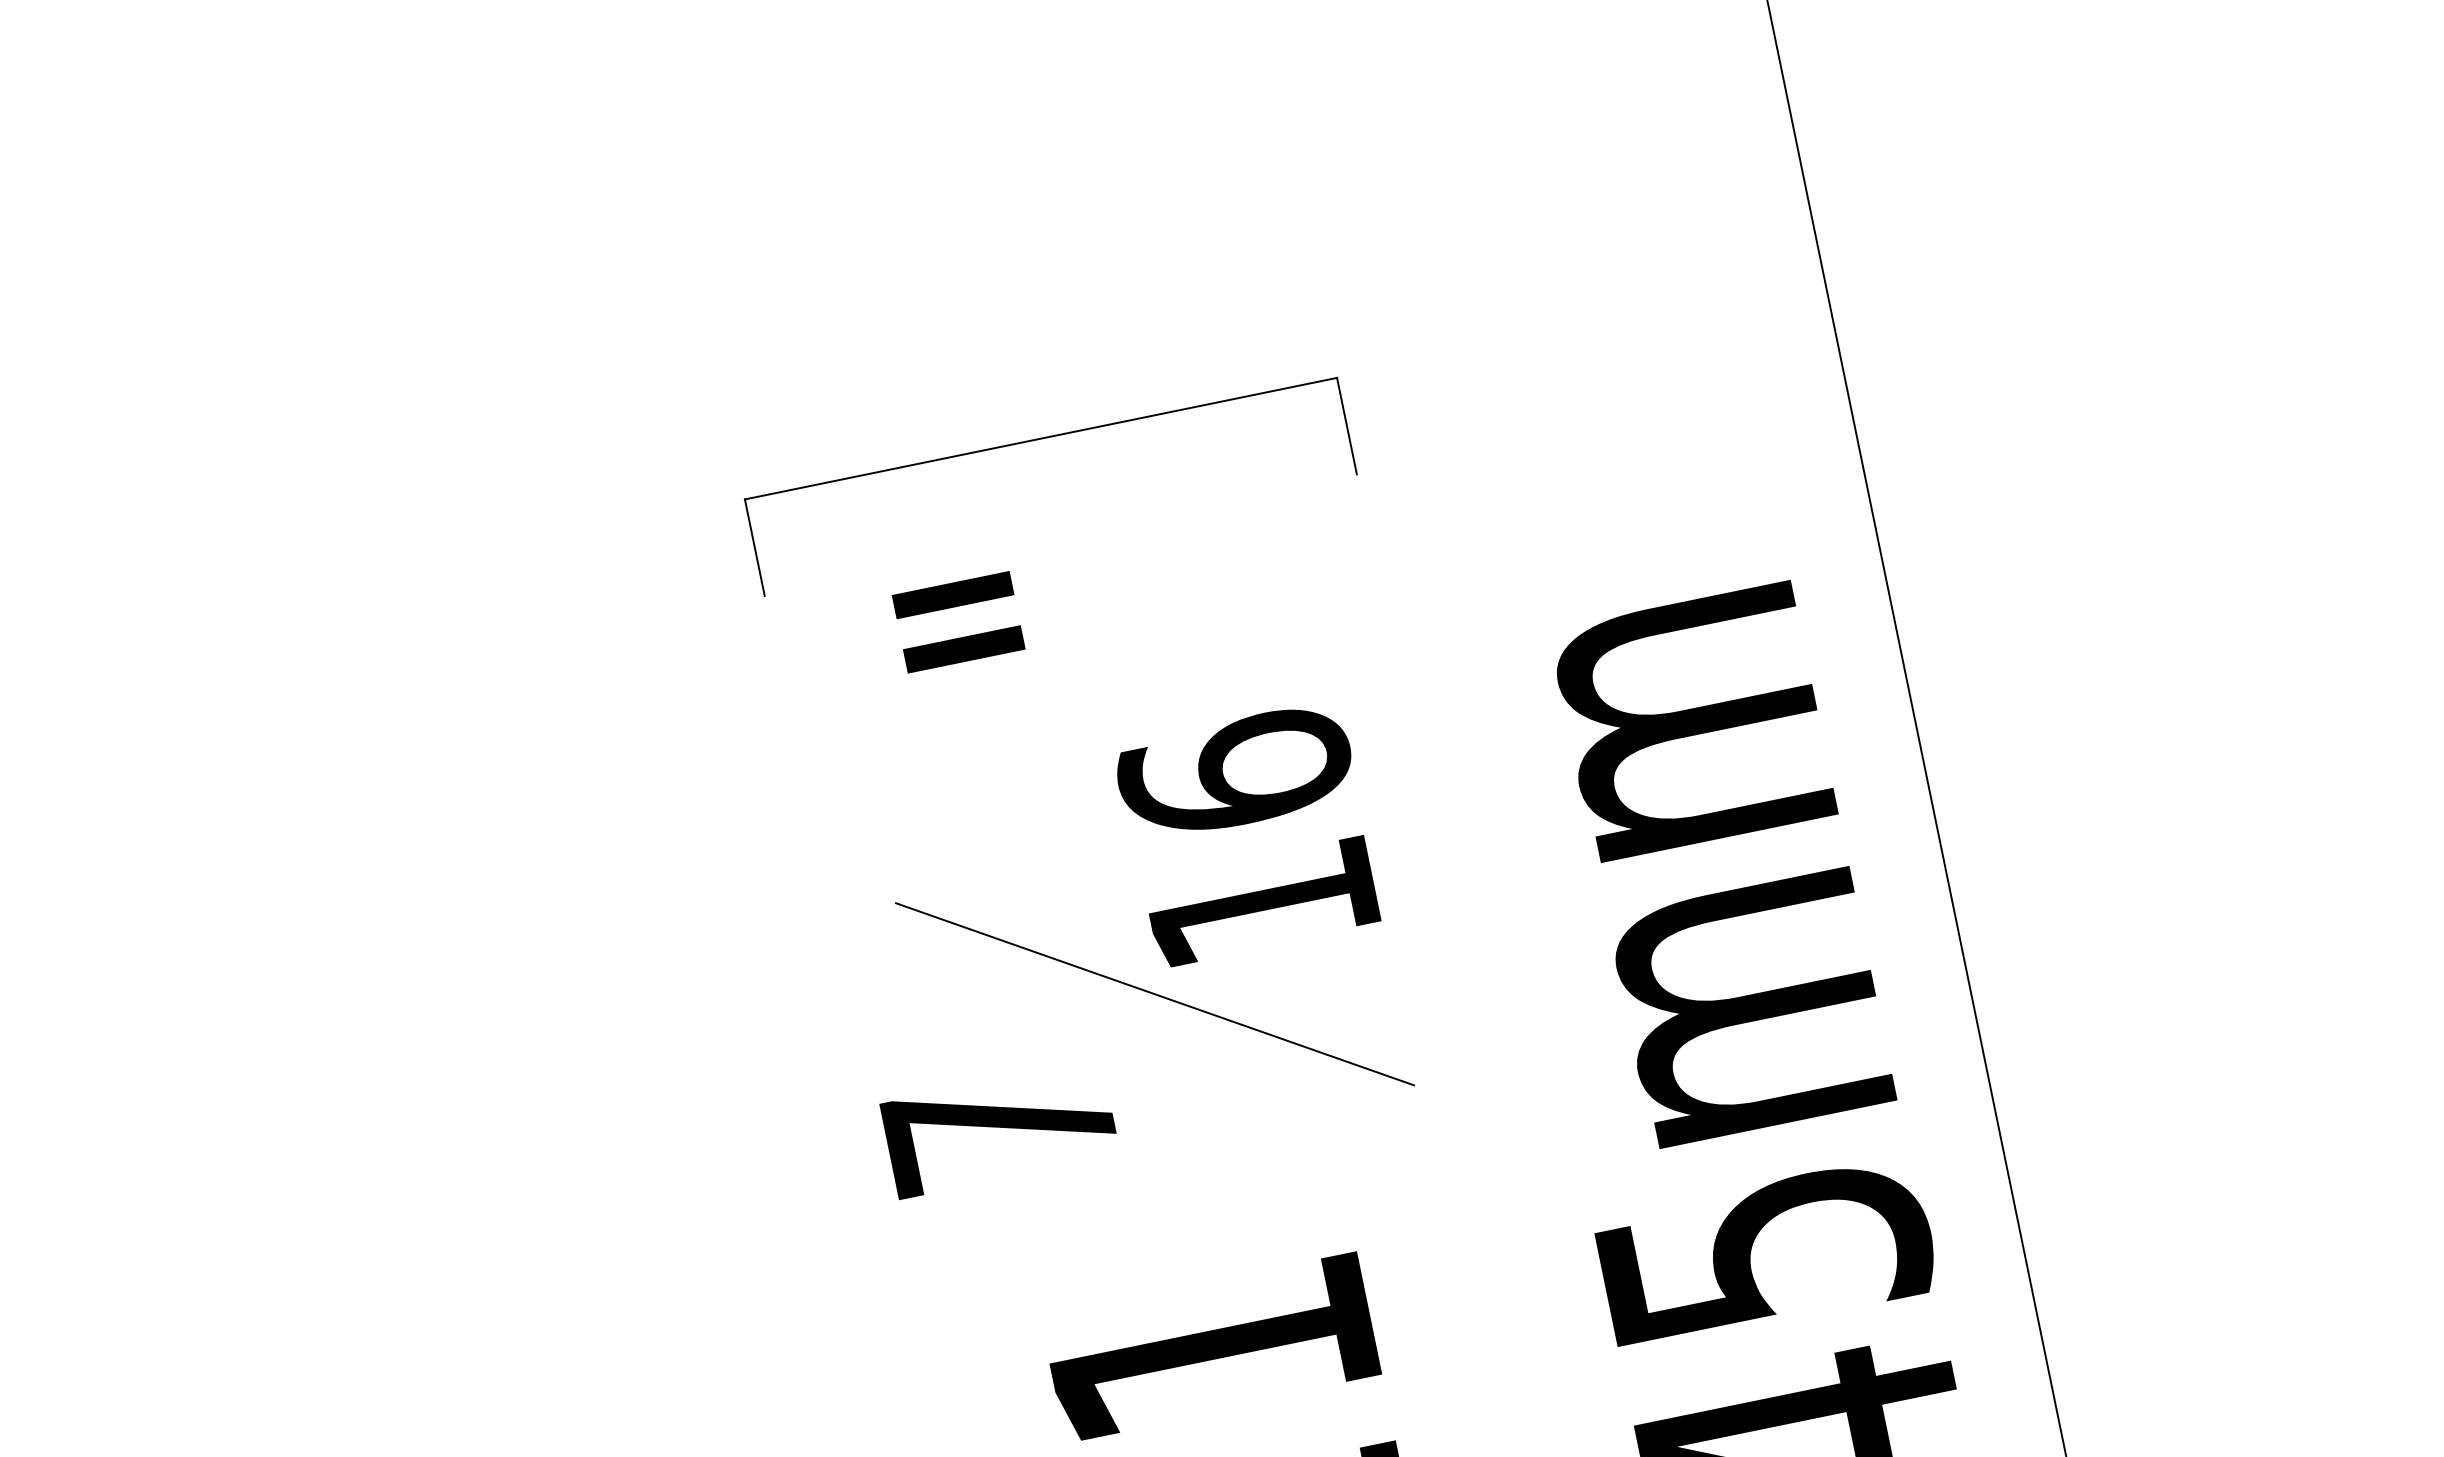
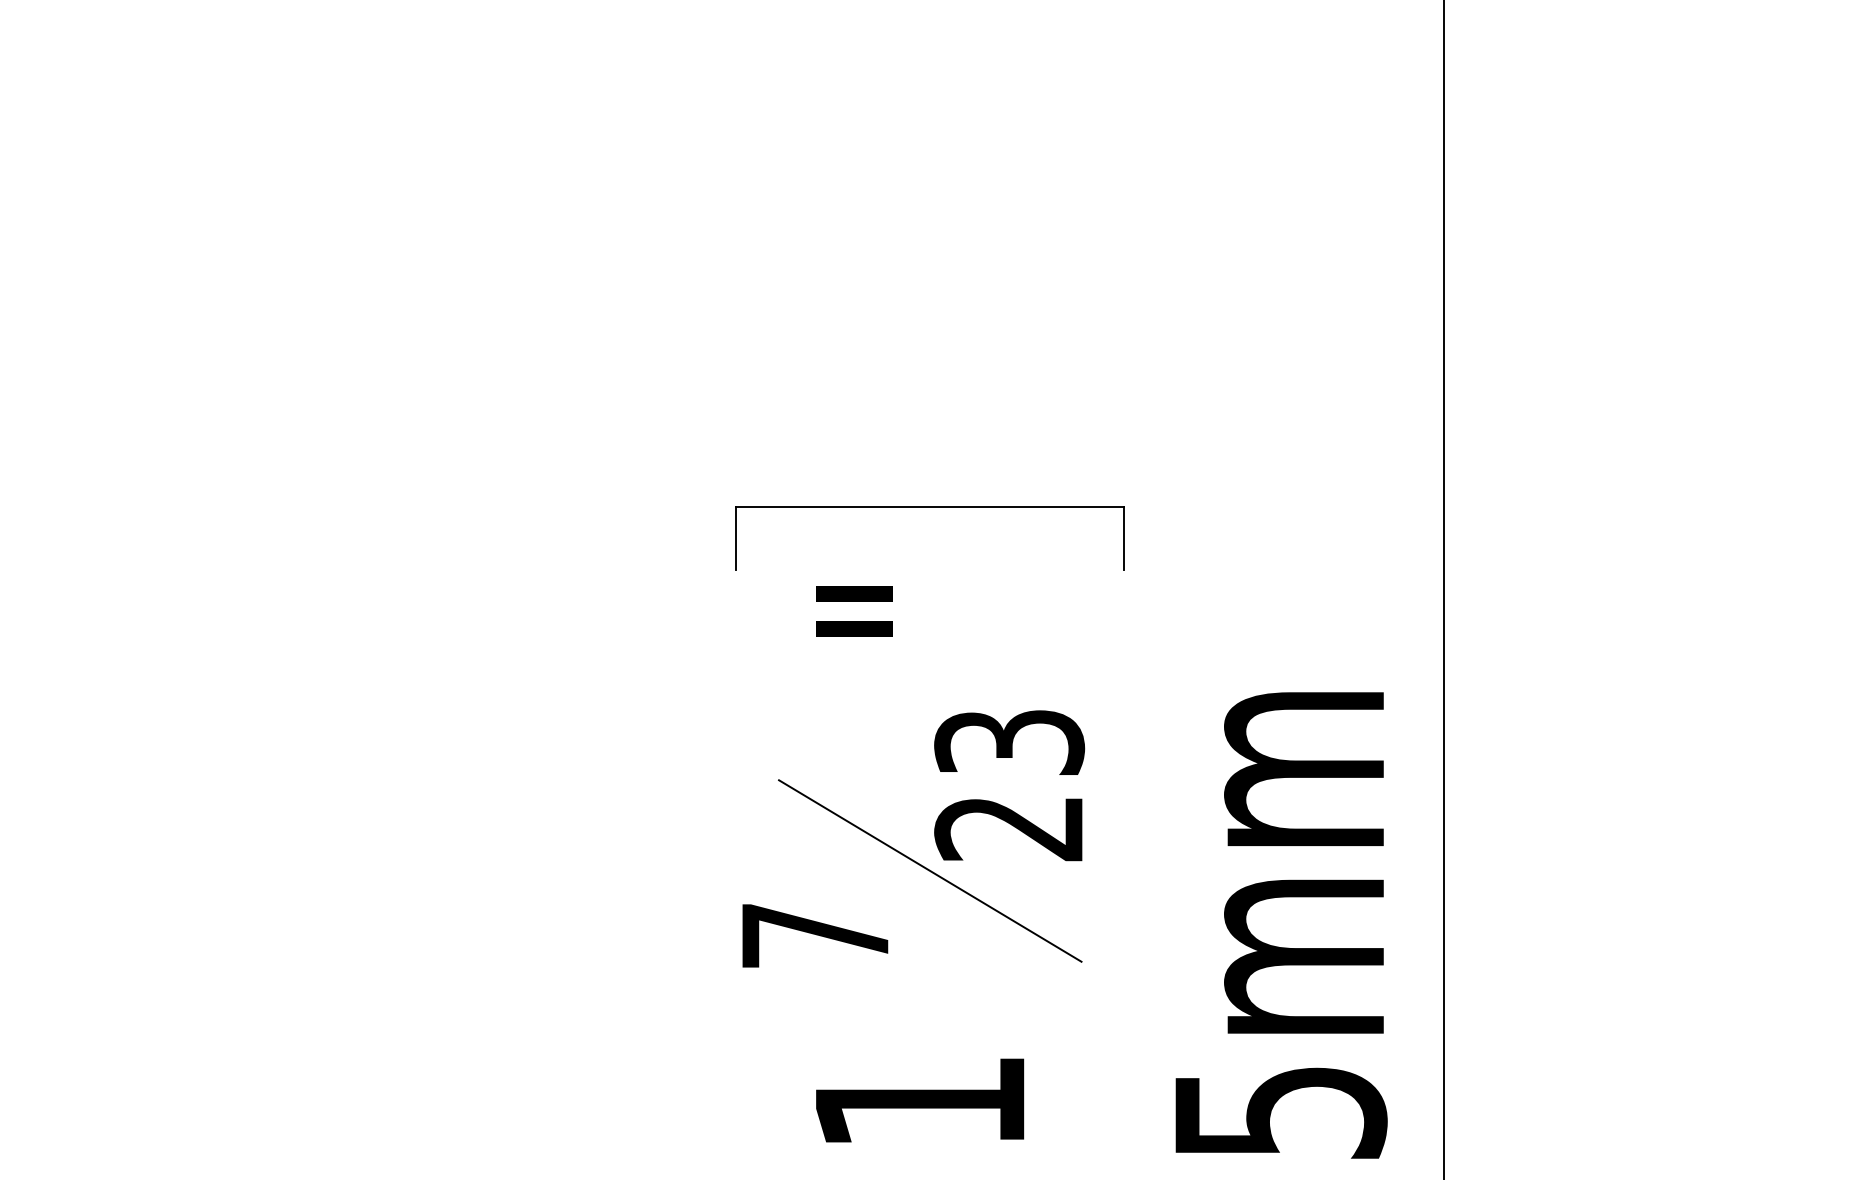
text: (1248, 837) -> (1009, 784), 16 -> 23

